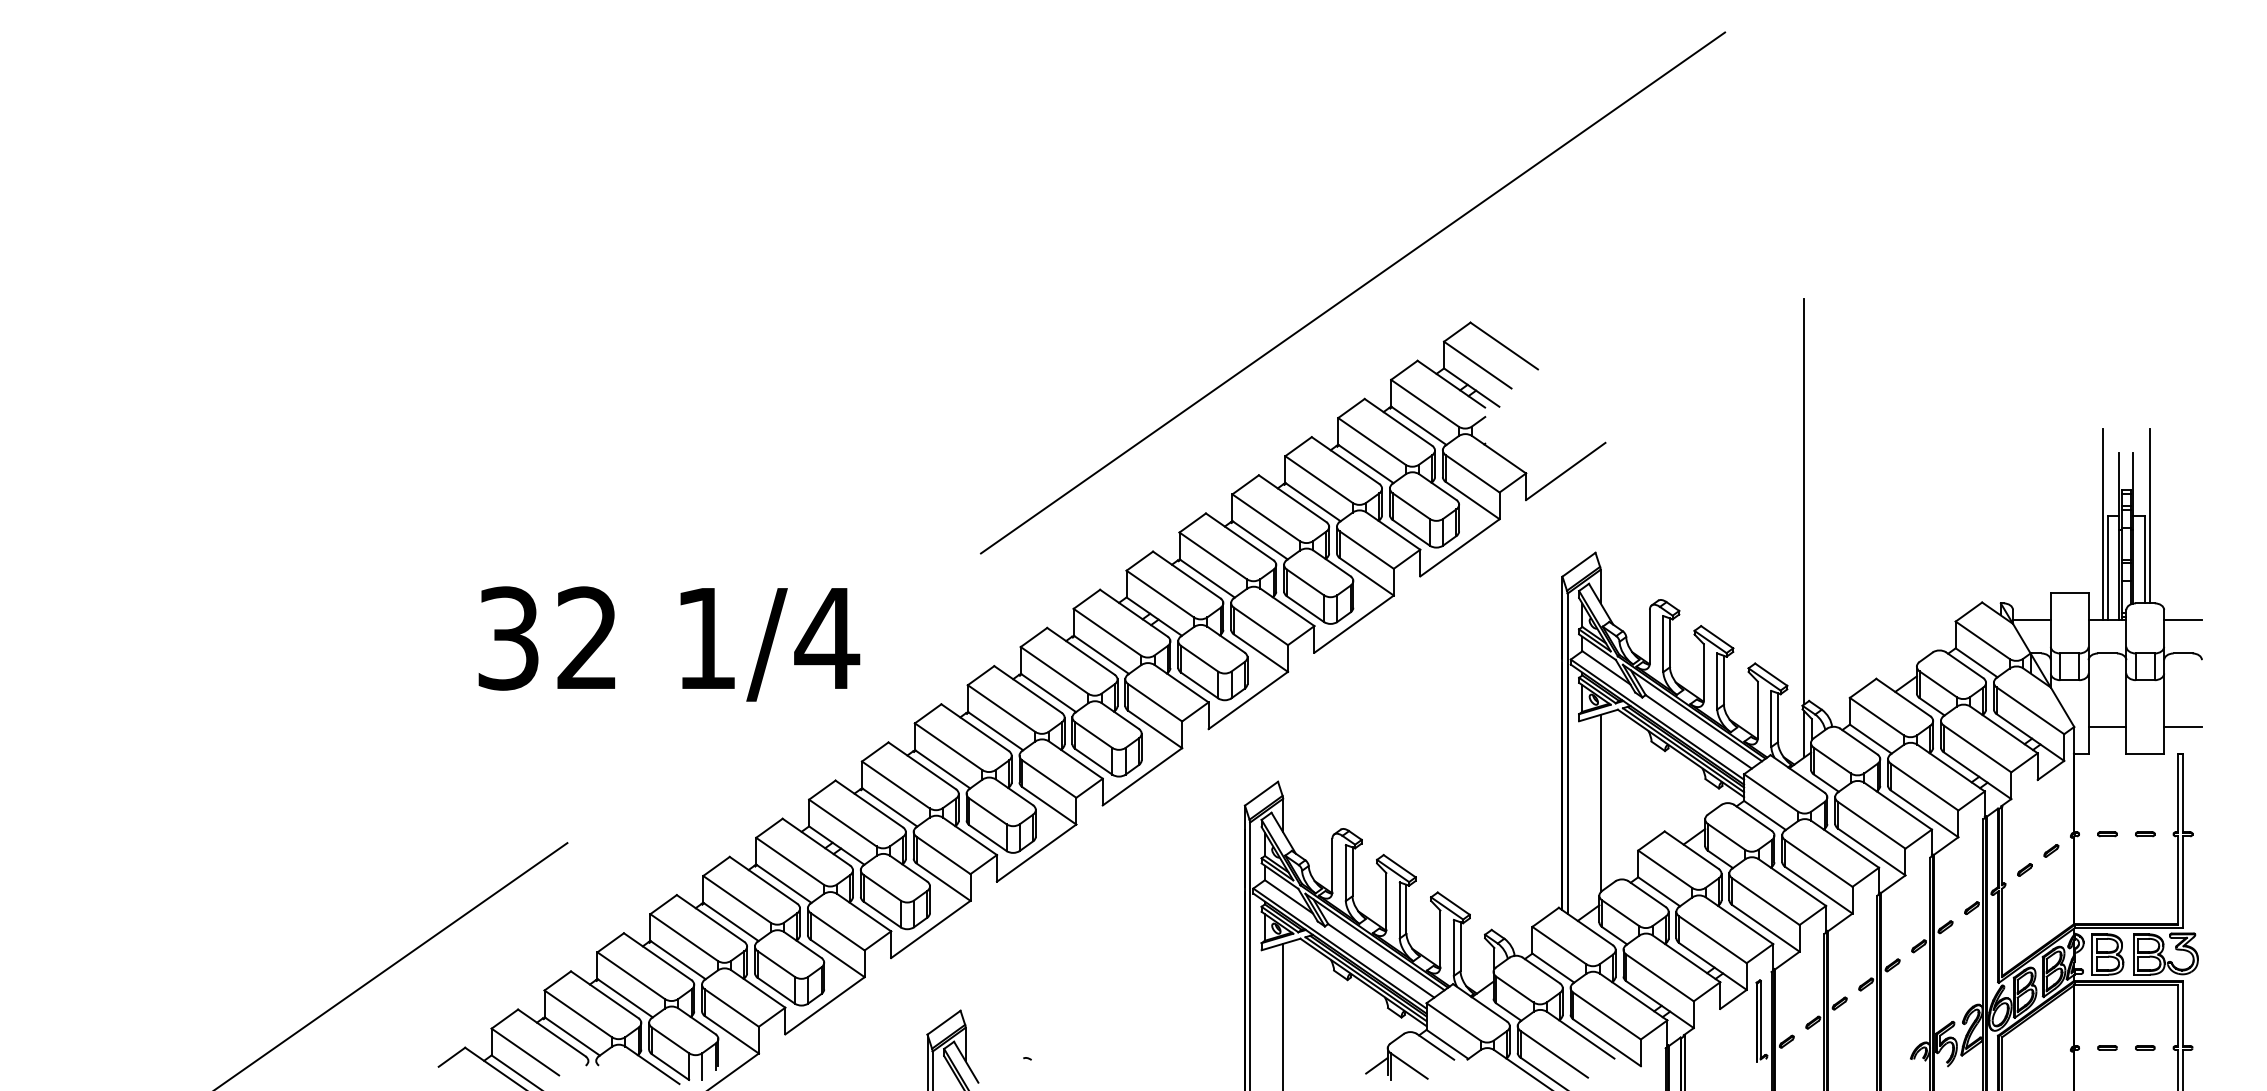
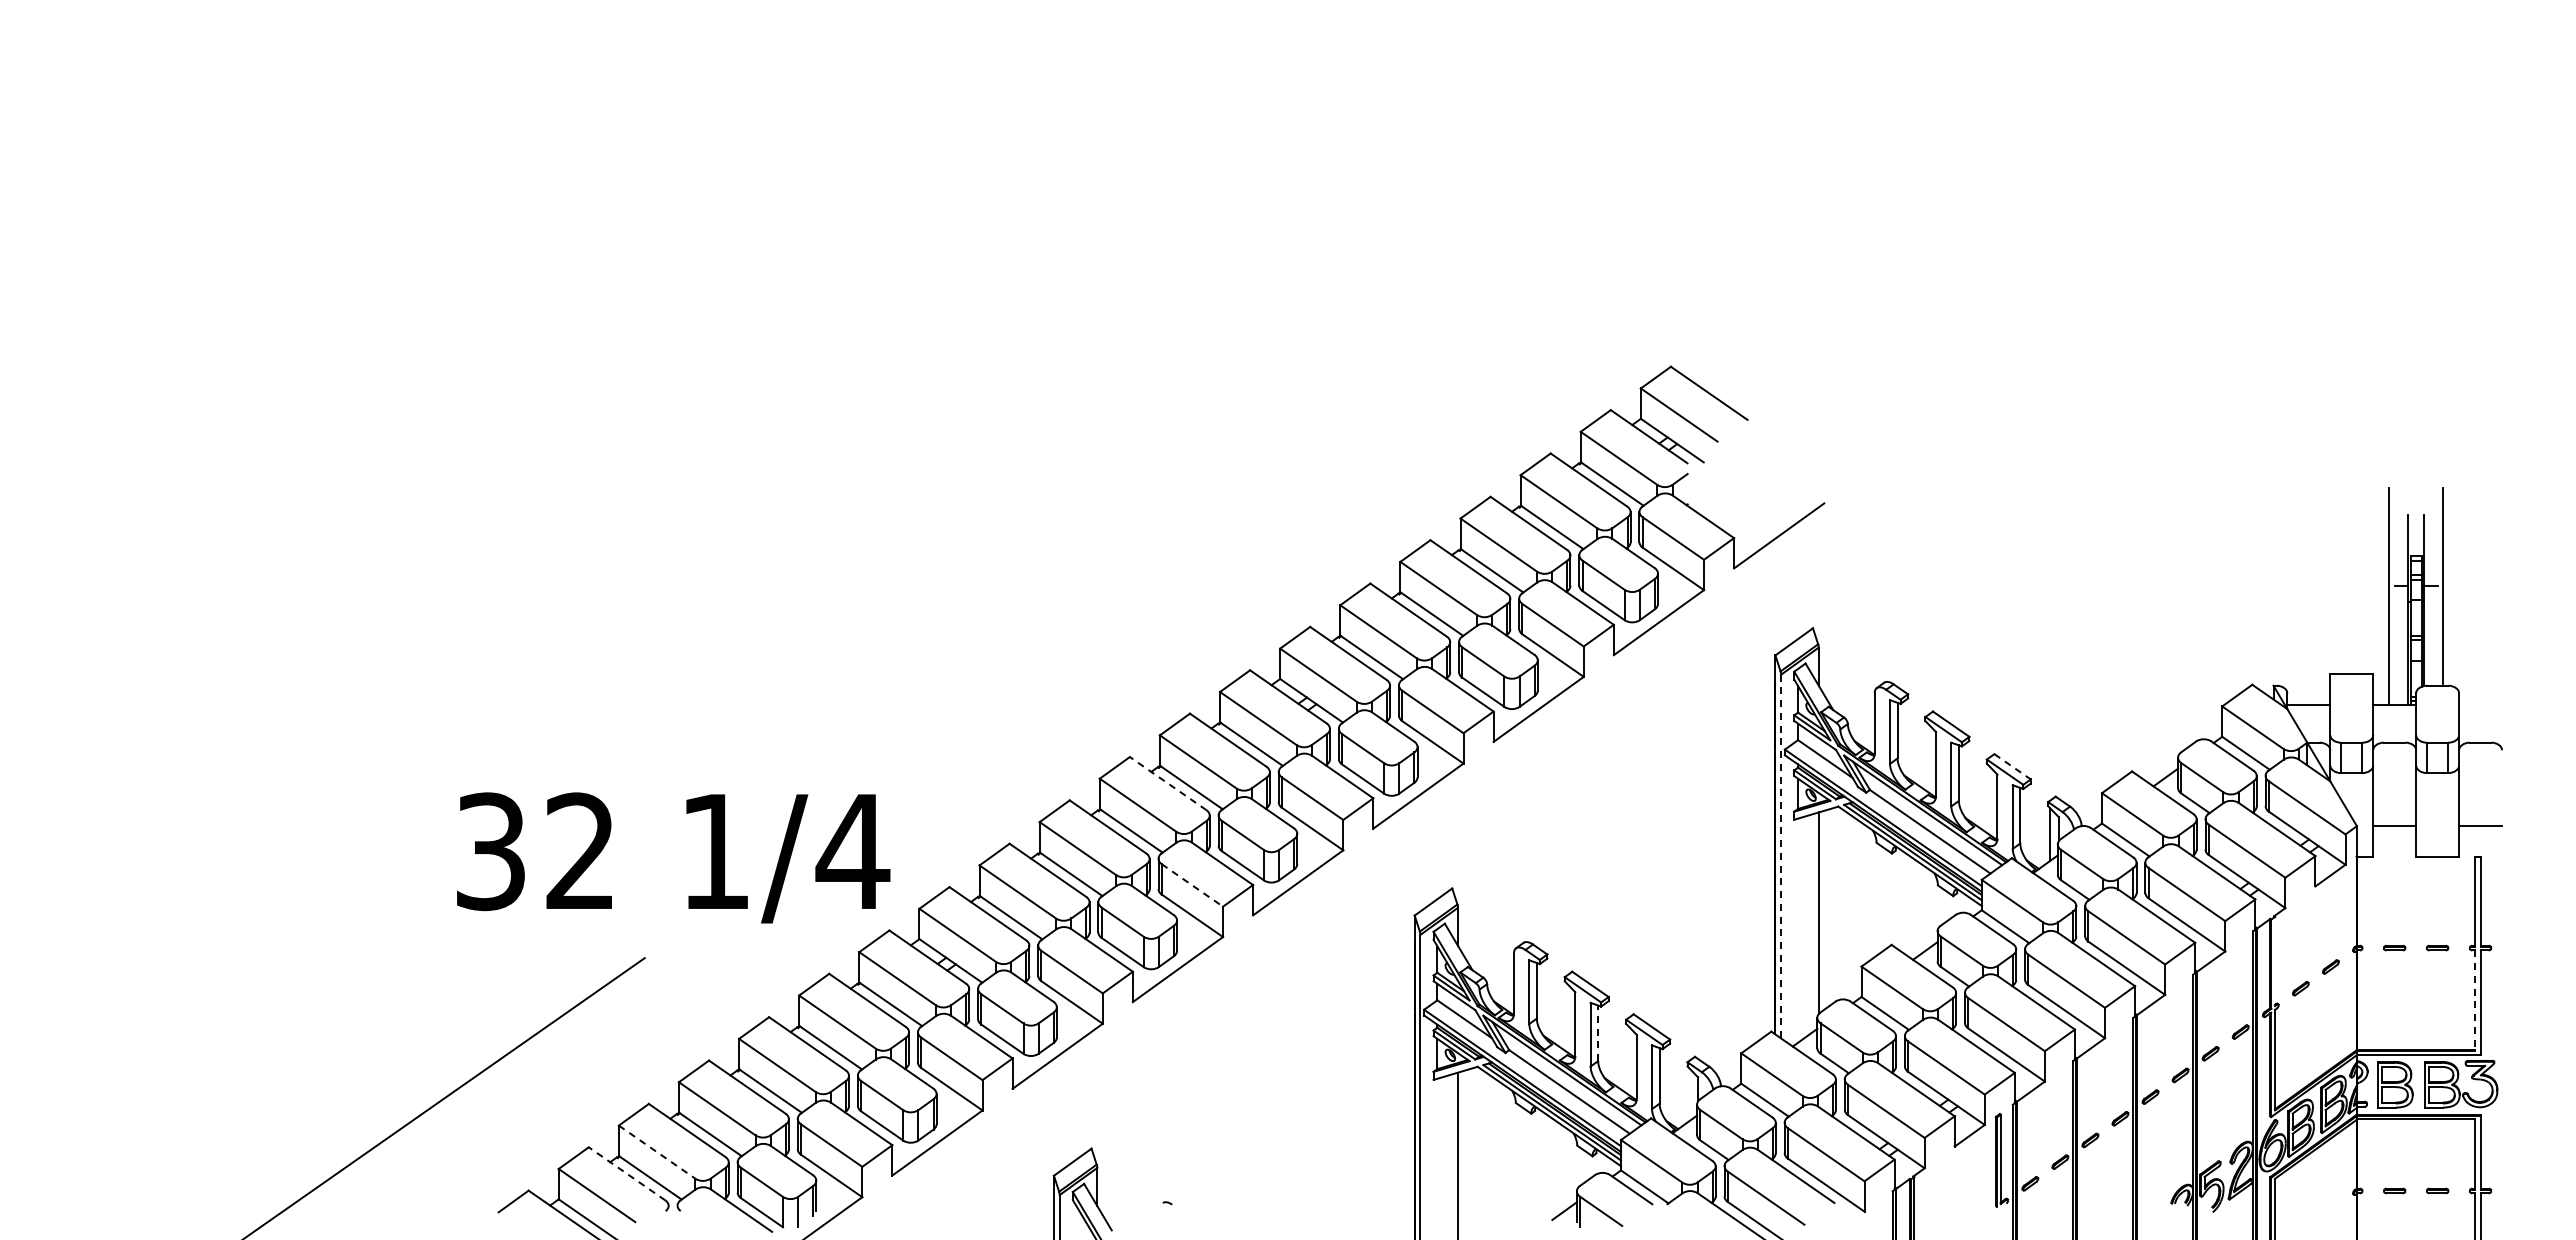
line: (1353, 293) -> (1537, 333), removed
line: (1804, 501) -> (2050, 570), removed
line: (2145, 559) -> (2437, 635), removed
line: (2107, 567) -> (2394, 645), removed
line: (2183, 619) -> (2480, 704), removed
text: (669, 643) -> (673, 857), moved
line: (1772, 675) -> (2013, 767), solid -> dashed
line: (1028, 689) -> (1168, 783), solid -> dashed
line: (1567, 753) -> (1781, 856), solid -> dashed
line: (1049, 779) -> (1192, 885), solid -> dashed
line: (2002, 846) -> (2275, 961), removed
line: (2178, 881) -> (2475, 1001), solid -> dashed
line: (1406, 909) -> (1598, 1033), solid -> dashed
line: (578, 1014) -> (657, 1152), solid -> dashed
line: (552, 1032) -> (627, 1173), solid -> dashed

